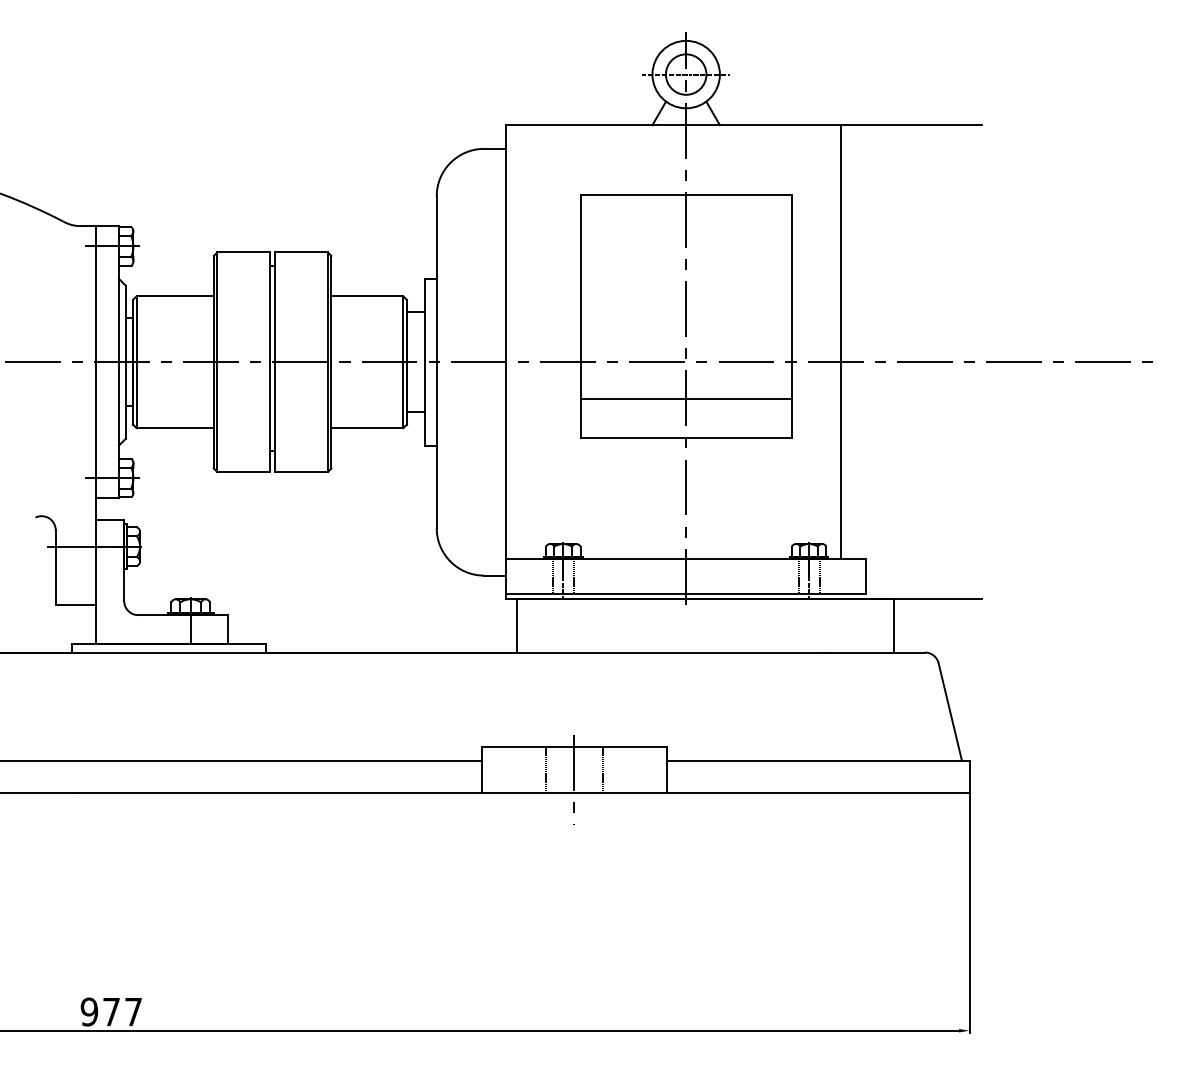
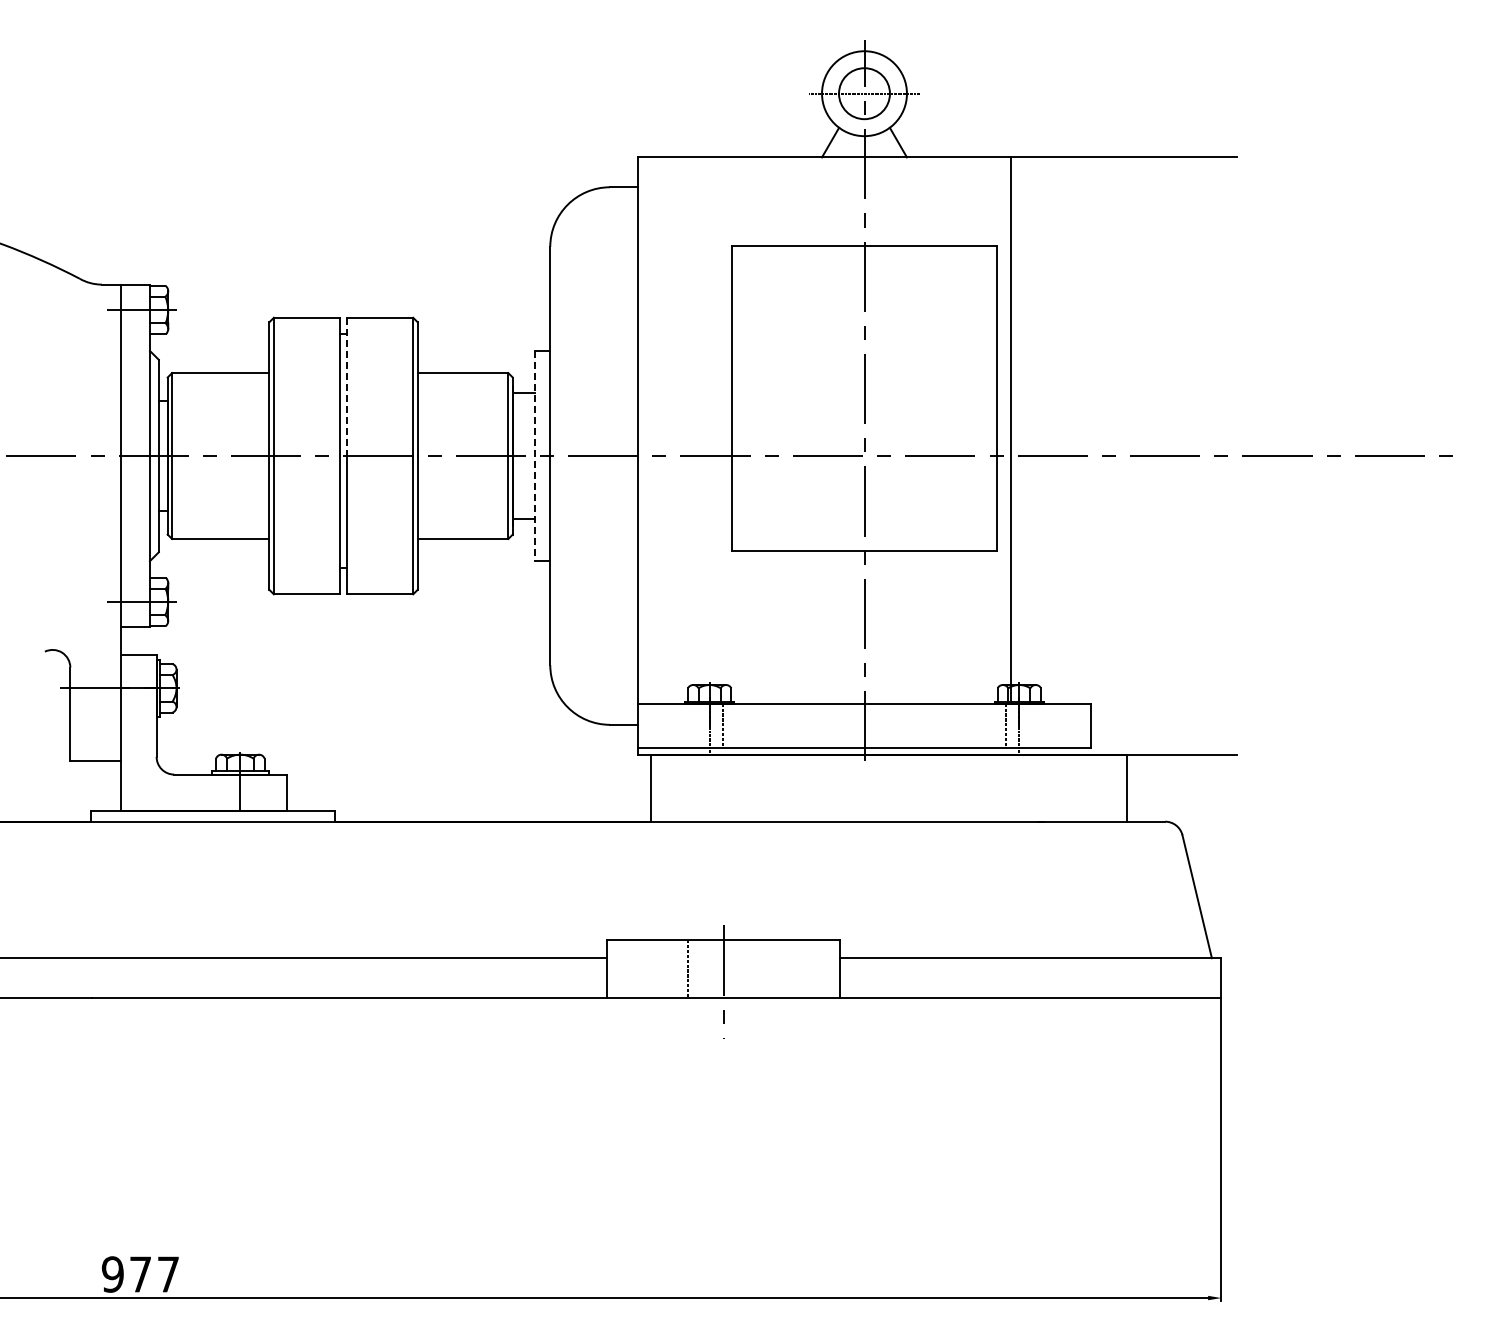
line: (274, 307) -> (346, 387), solid -> dashed
line: (841, 341) -> (1011, 430), moved
line: (425, 362) -> (535, 456), solid -> dashed
line: (686, 399) -> (864, 502), removed
line: (552, 576) -> (696, 725), removed
line: (819, 576) -> (1032, 725), removed
line: (602, 769) -> (759, 968), removed

